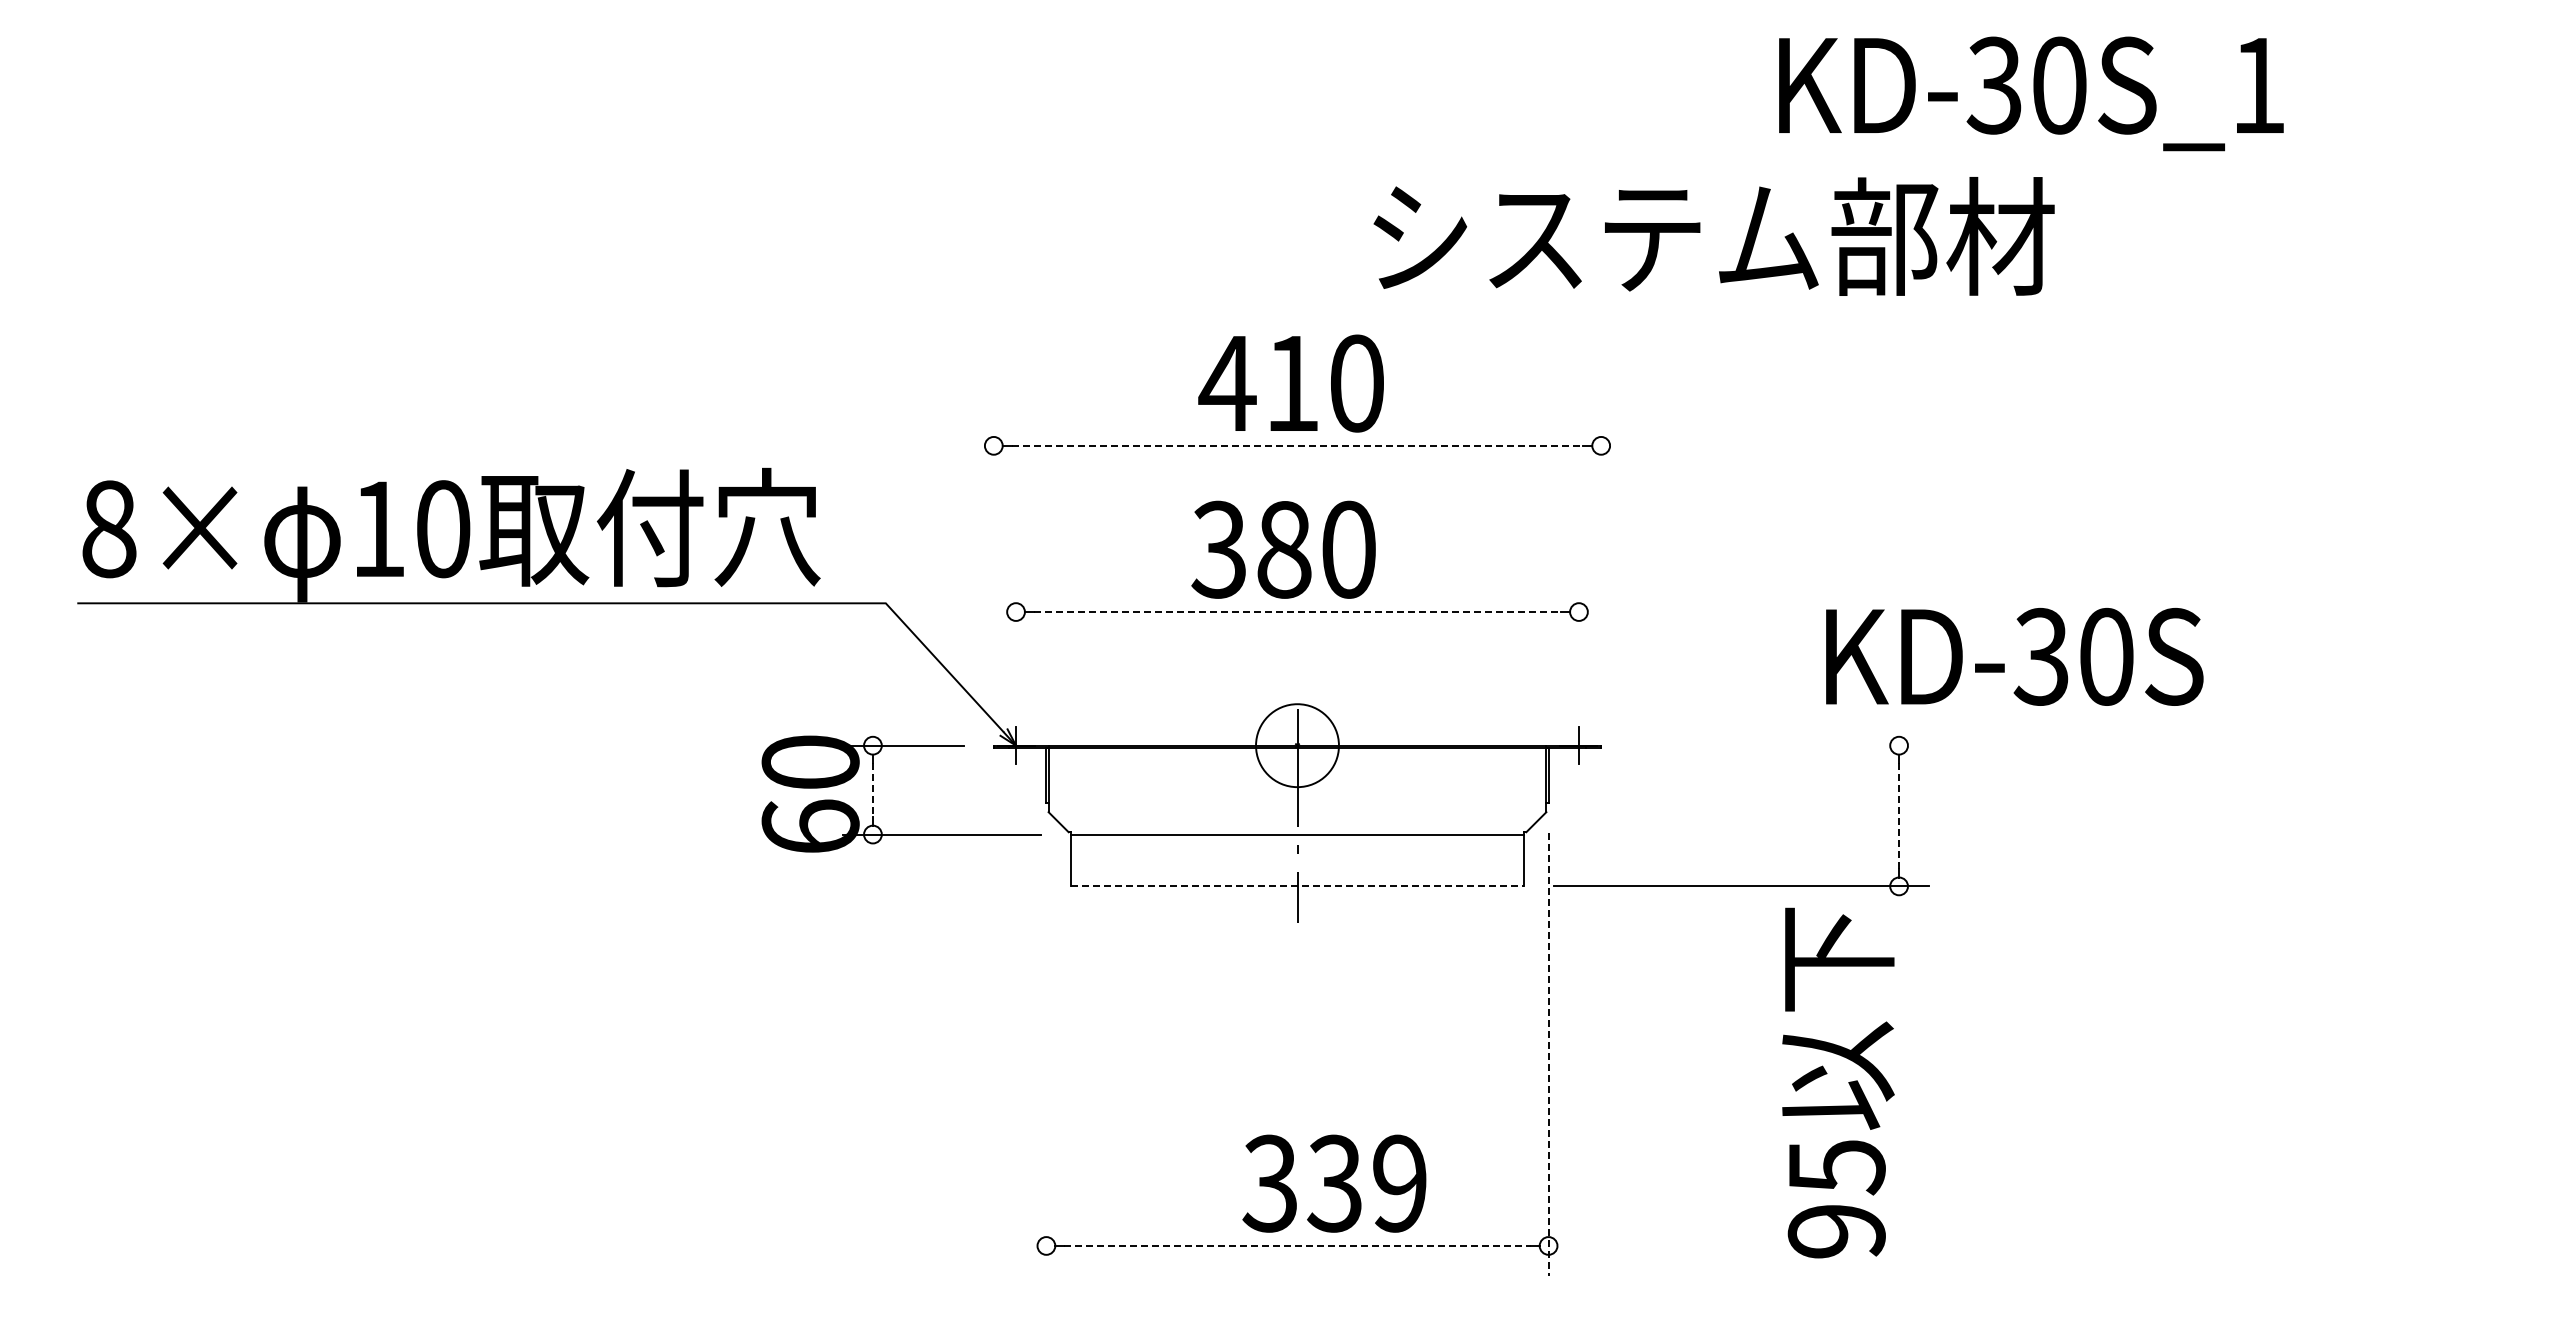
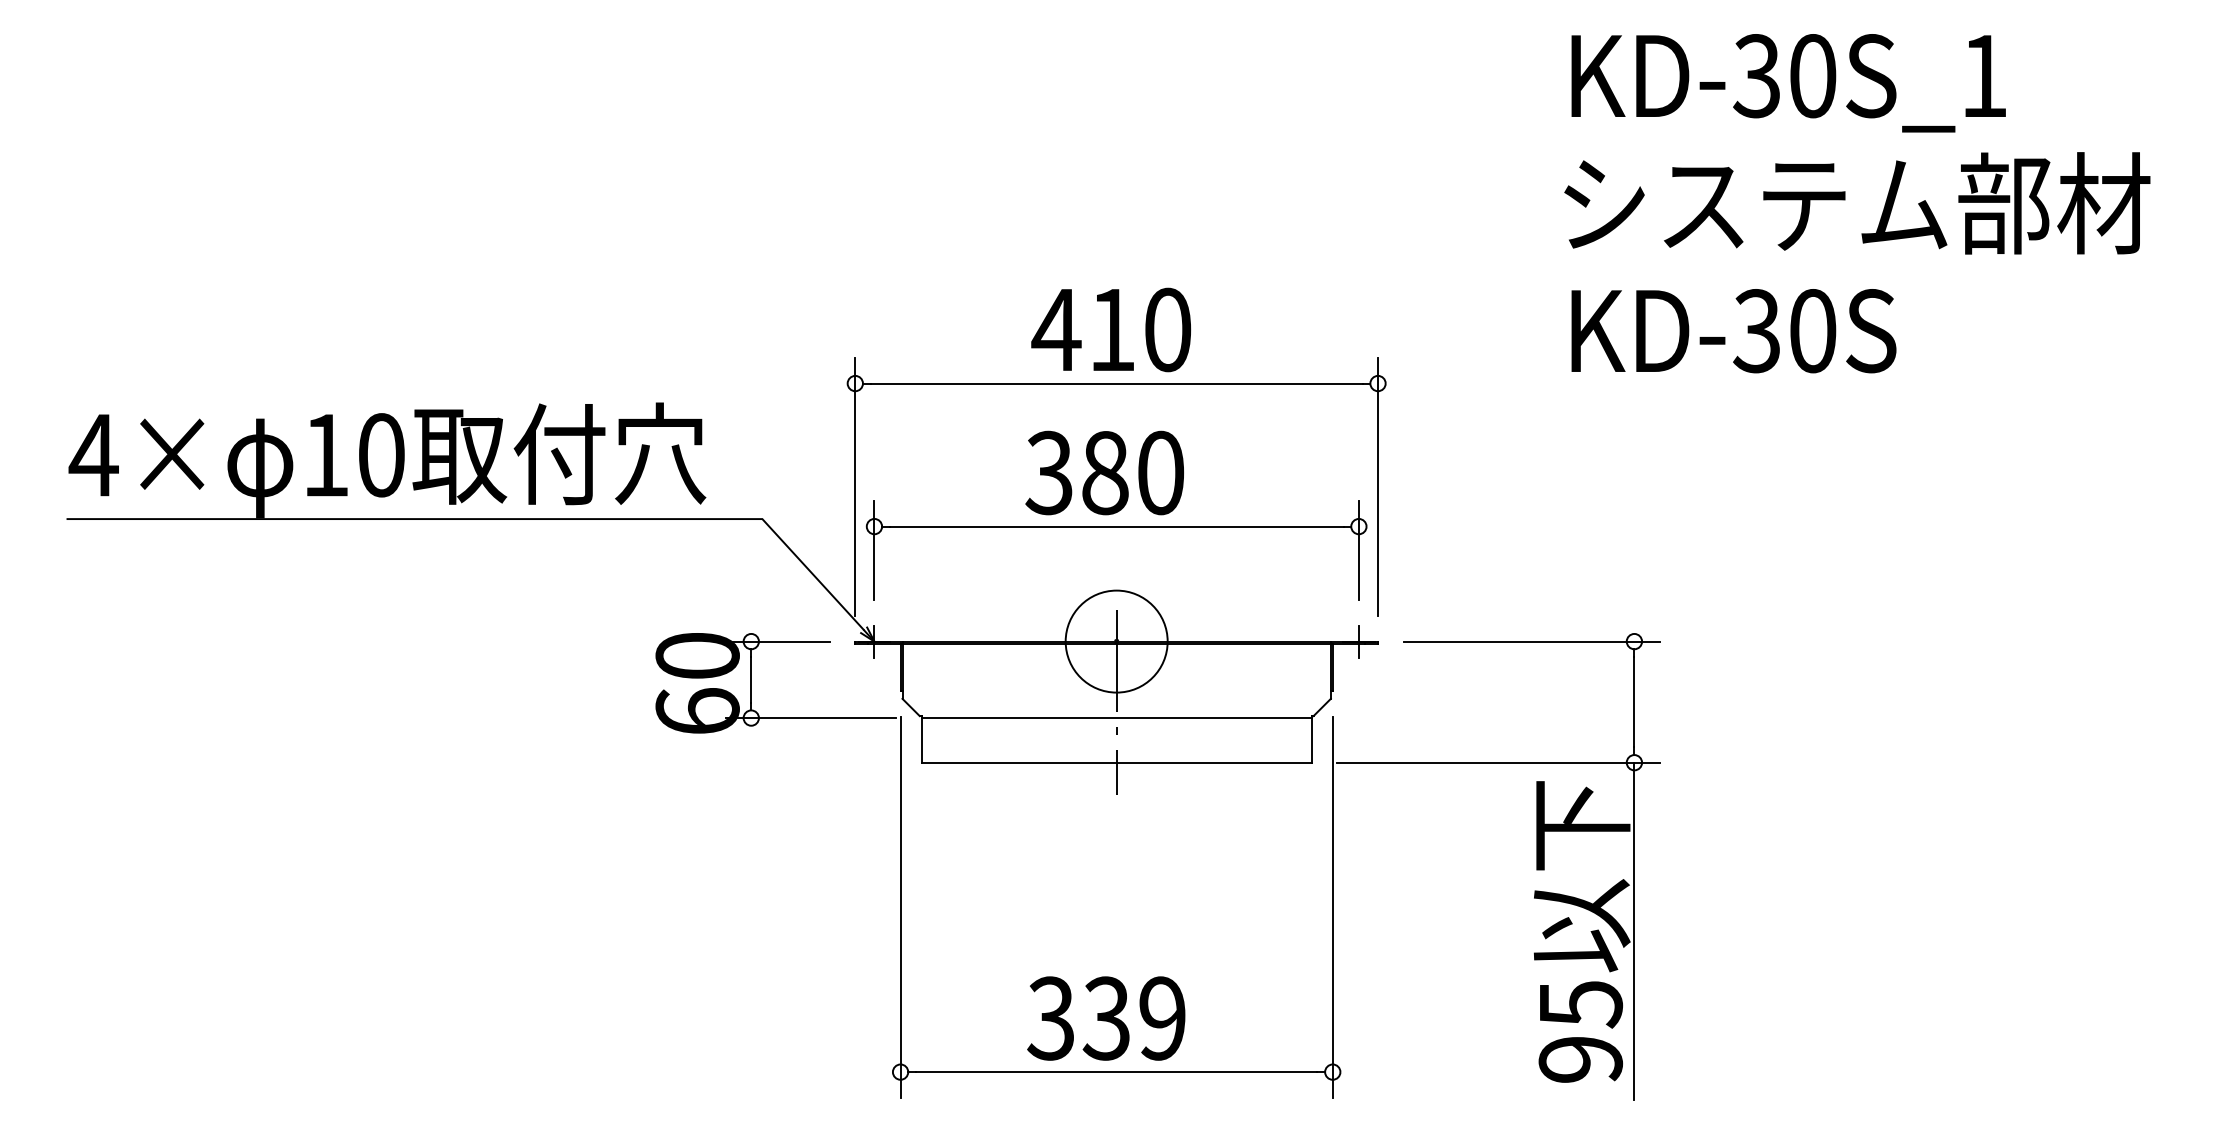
text: (2031, 93) -> (1788, 82), moved
text: (1713, 236) -> (1856, 203), moved
line: (1297, 445) -> (1116, 383), dashed -> solid
text: (108, 529) -> (93, 455), 8× -> 4×
line: (993, 566) -> (855, 487), added
line: (1601, 566) -> (1378, 487), added
line: (1297, 612) -> (1116, 526), dashed -> solid
line: (1016, 639) -> (874, 550), added
line: (1578, 639) -> (1358, 550), added
text: (2014, 656) -> (1733, 330), moved
circle: (1297, 745) -> (1116, 641), size x1.43
line: (1779, 745) -> (1531, 641), added
line: (872, 790) -> (750, 680), dashed -> solid
line: (1899, 816) -> (1634, 702), dashed -> solid
line: (1297, 886) -> (1116, 762), dashed -> solid
line: (1046, 1053) -> (900, 906), added
line: (1548, 1054) -> (1332, 907), dashed -> solid
line: (1899, 1082) -> (1634, 931), added
text: (1334, 1183) -> (1106, 1018), moved
line: (1298, 1245) -> (1117, 1071), dashed -> solid

